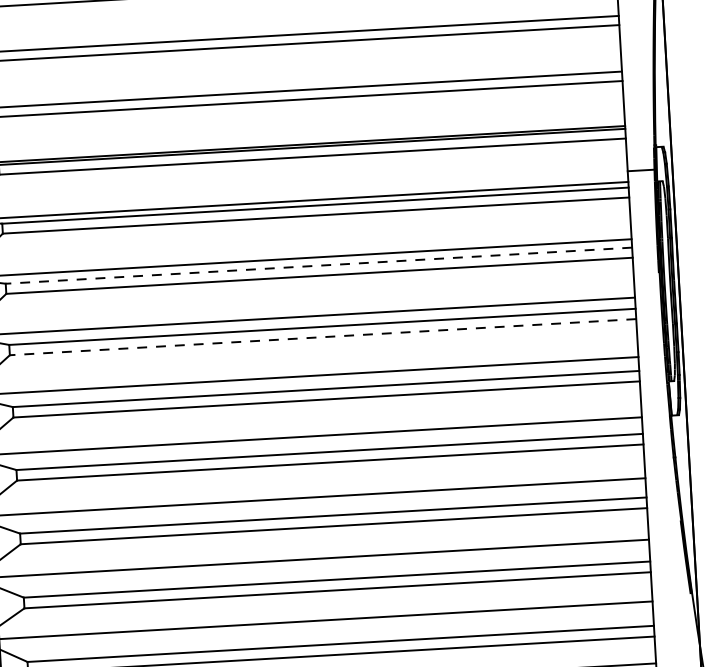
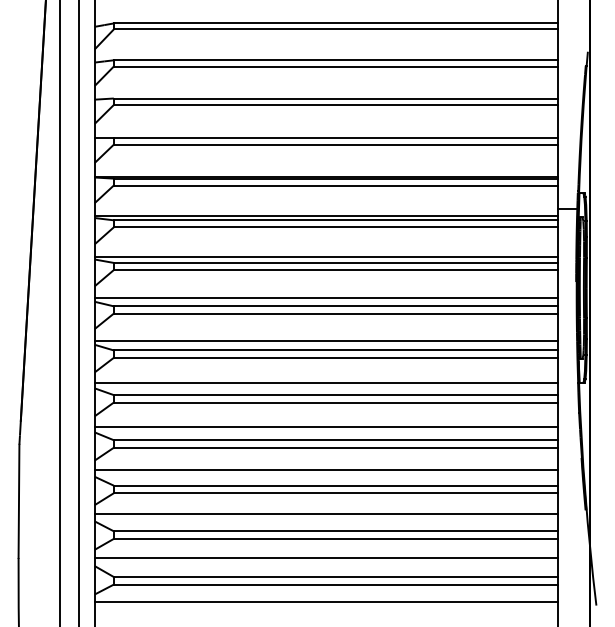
line: (318, 265) -> (335, 262), dashed -> solid
line: (322, 337) -> (335, 313), dashed -> solid

